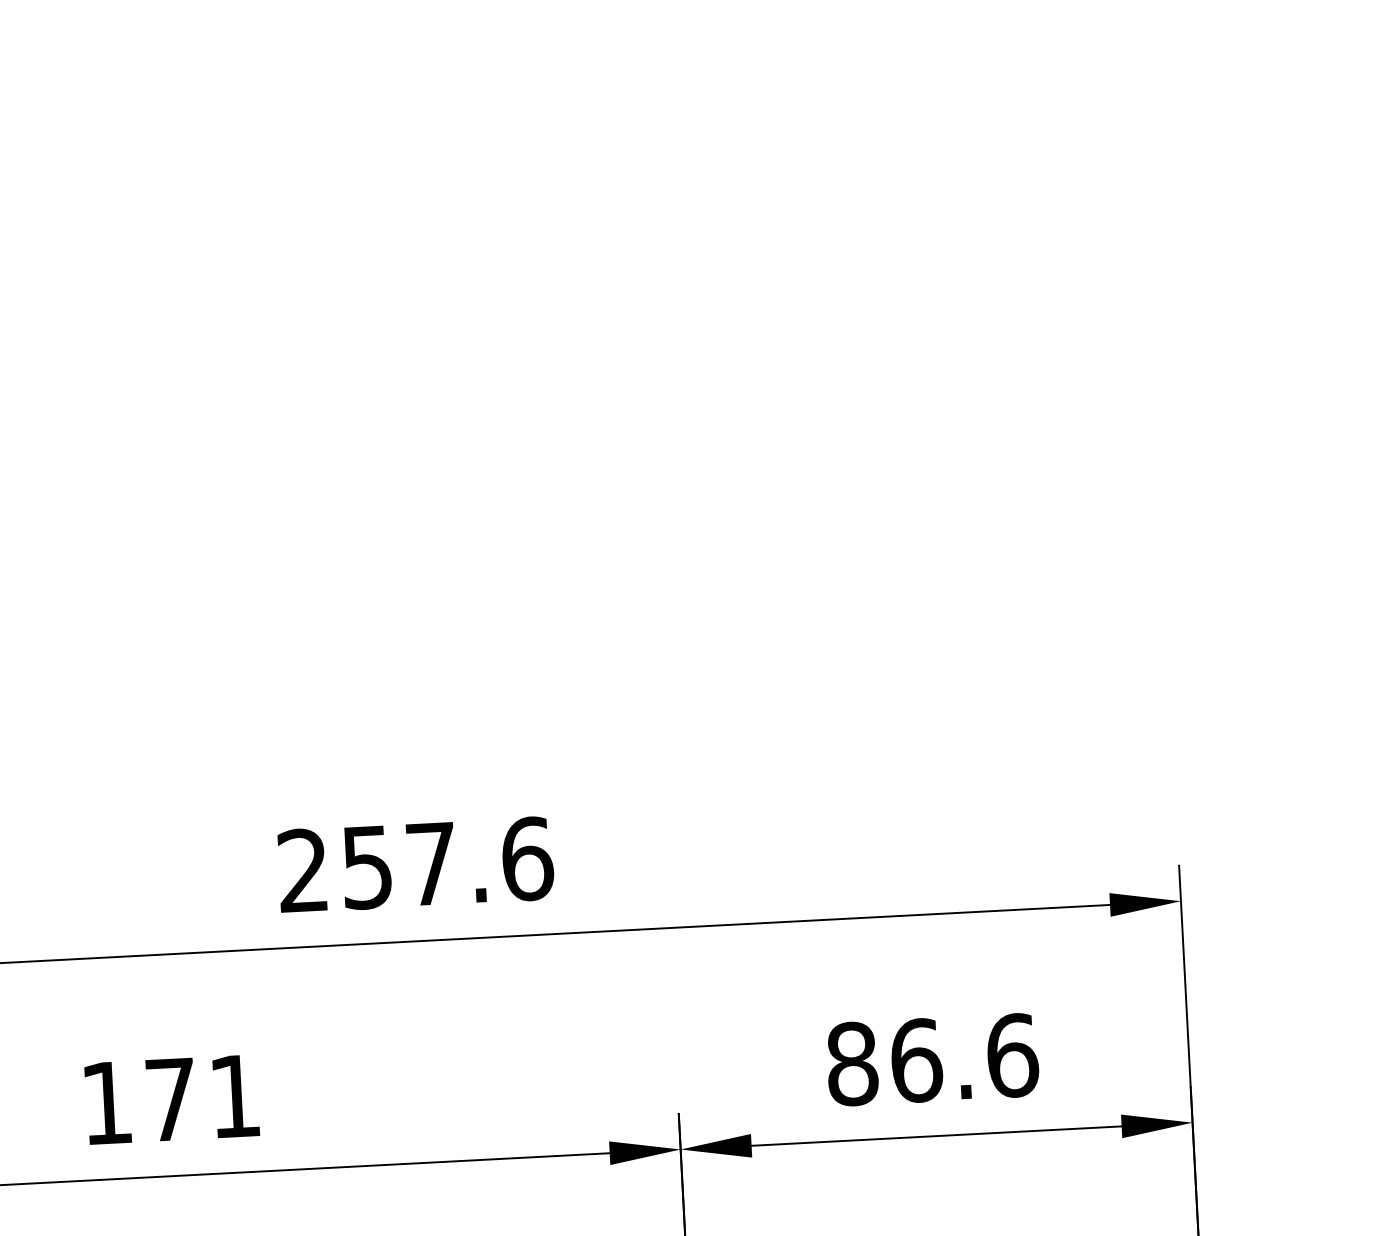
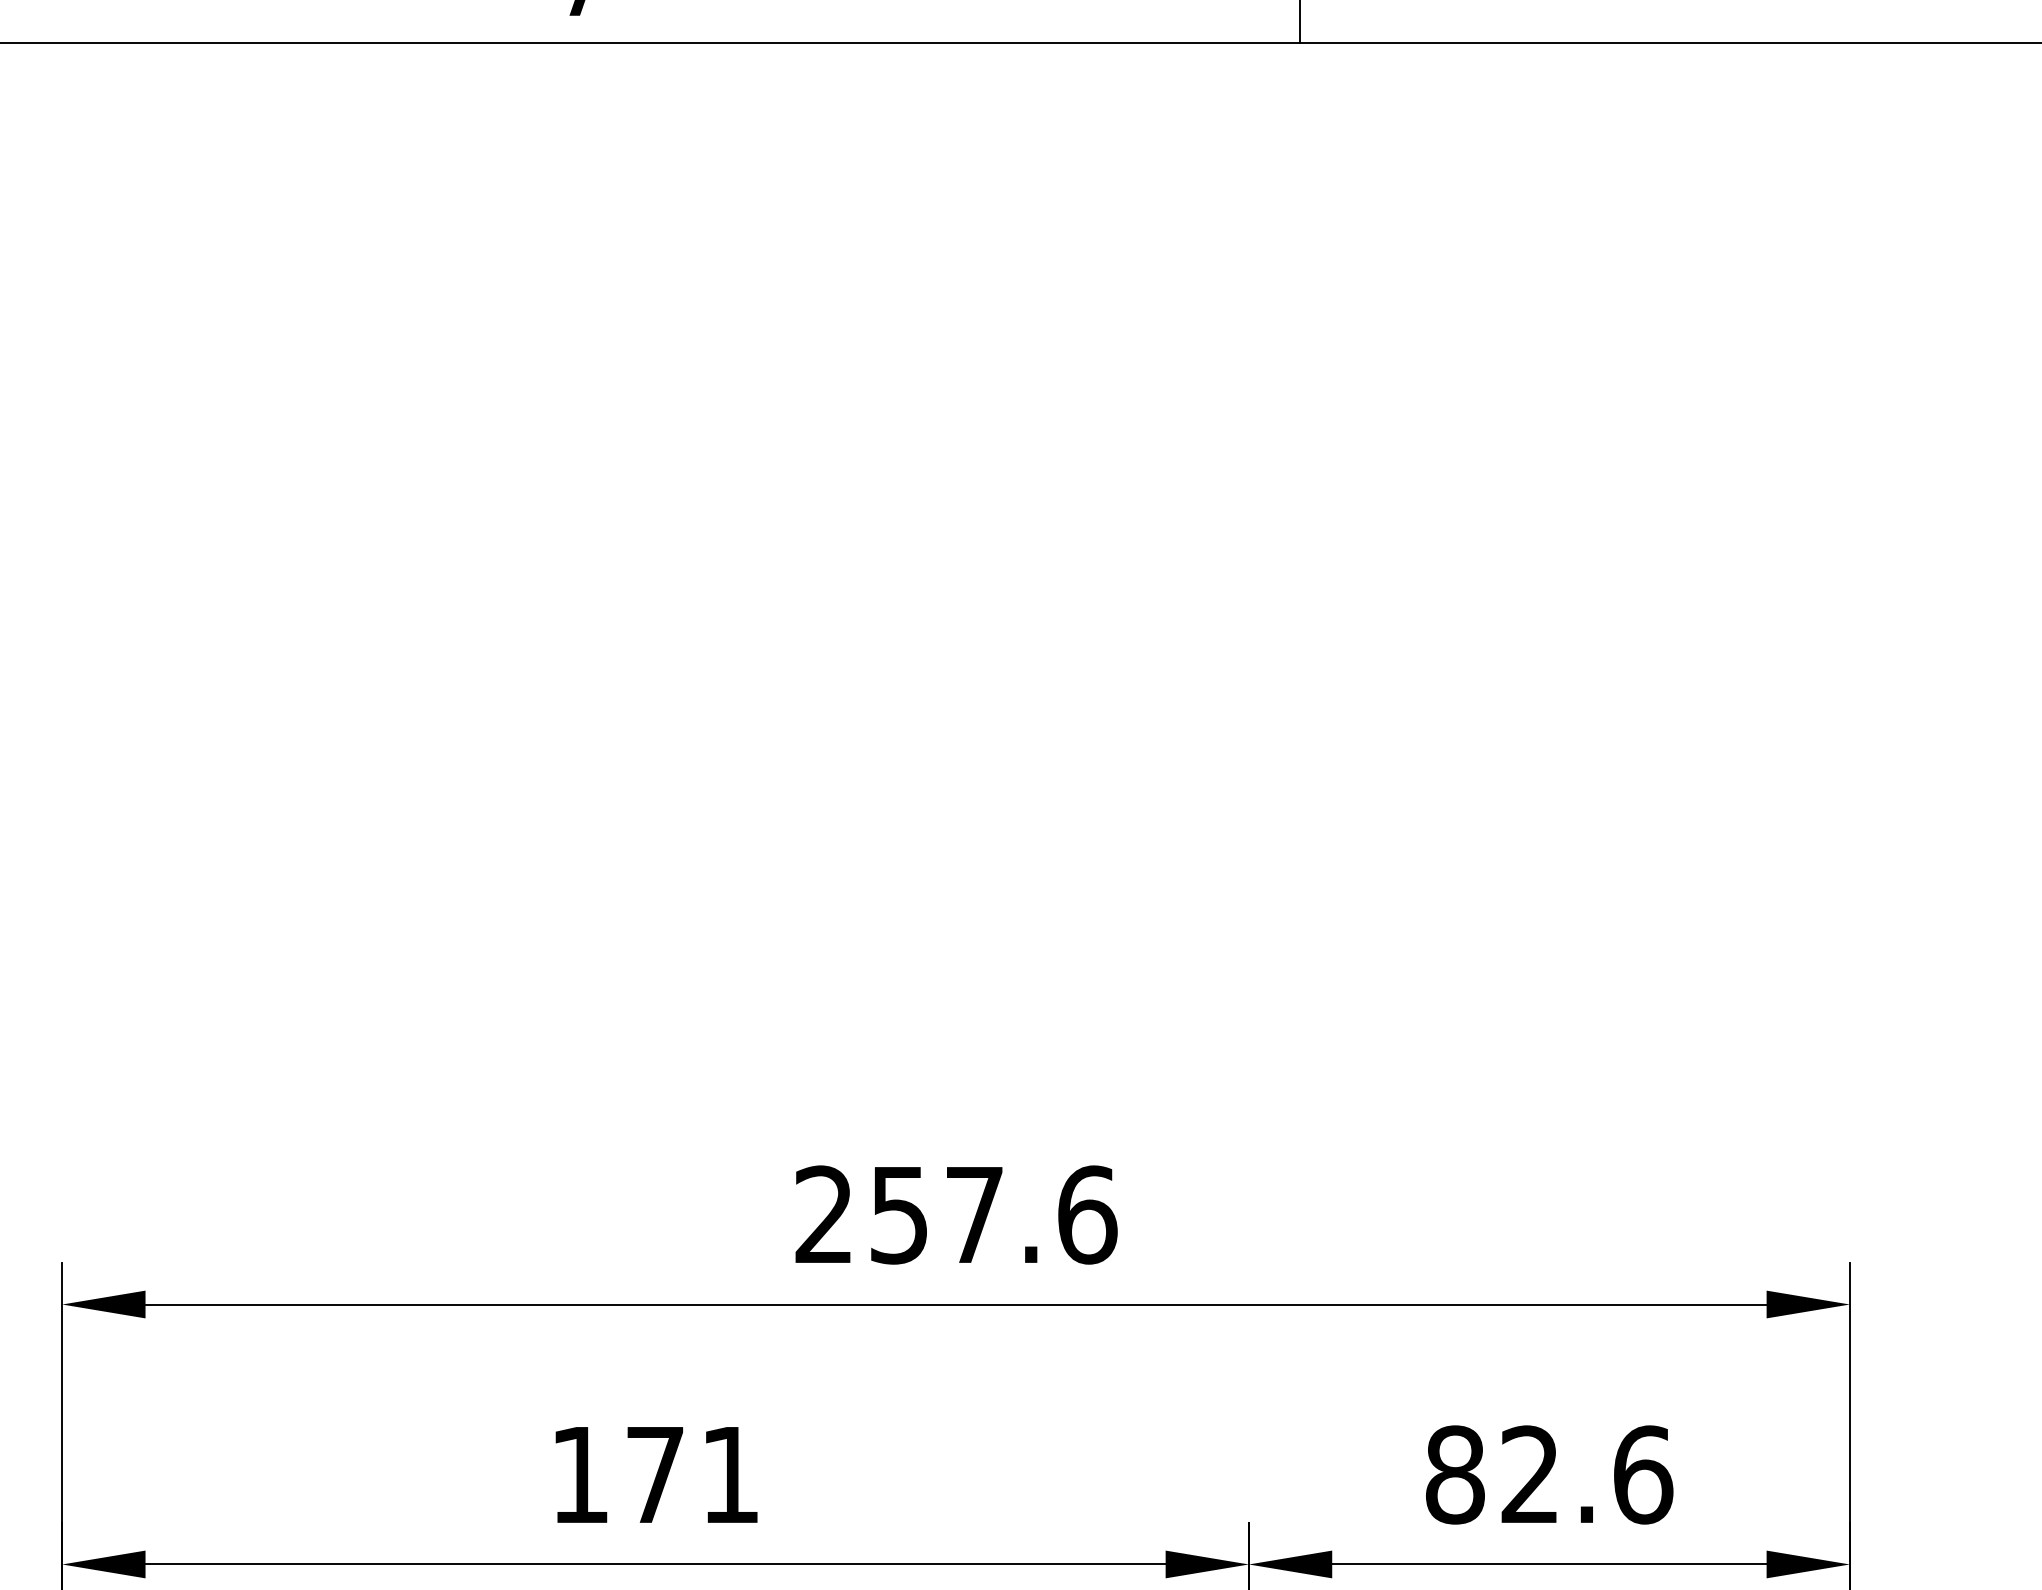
text: (916, 1060) -> (1530, 1474), 86.6 -> 82.6

